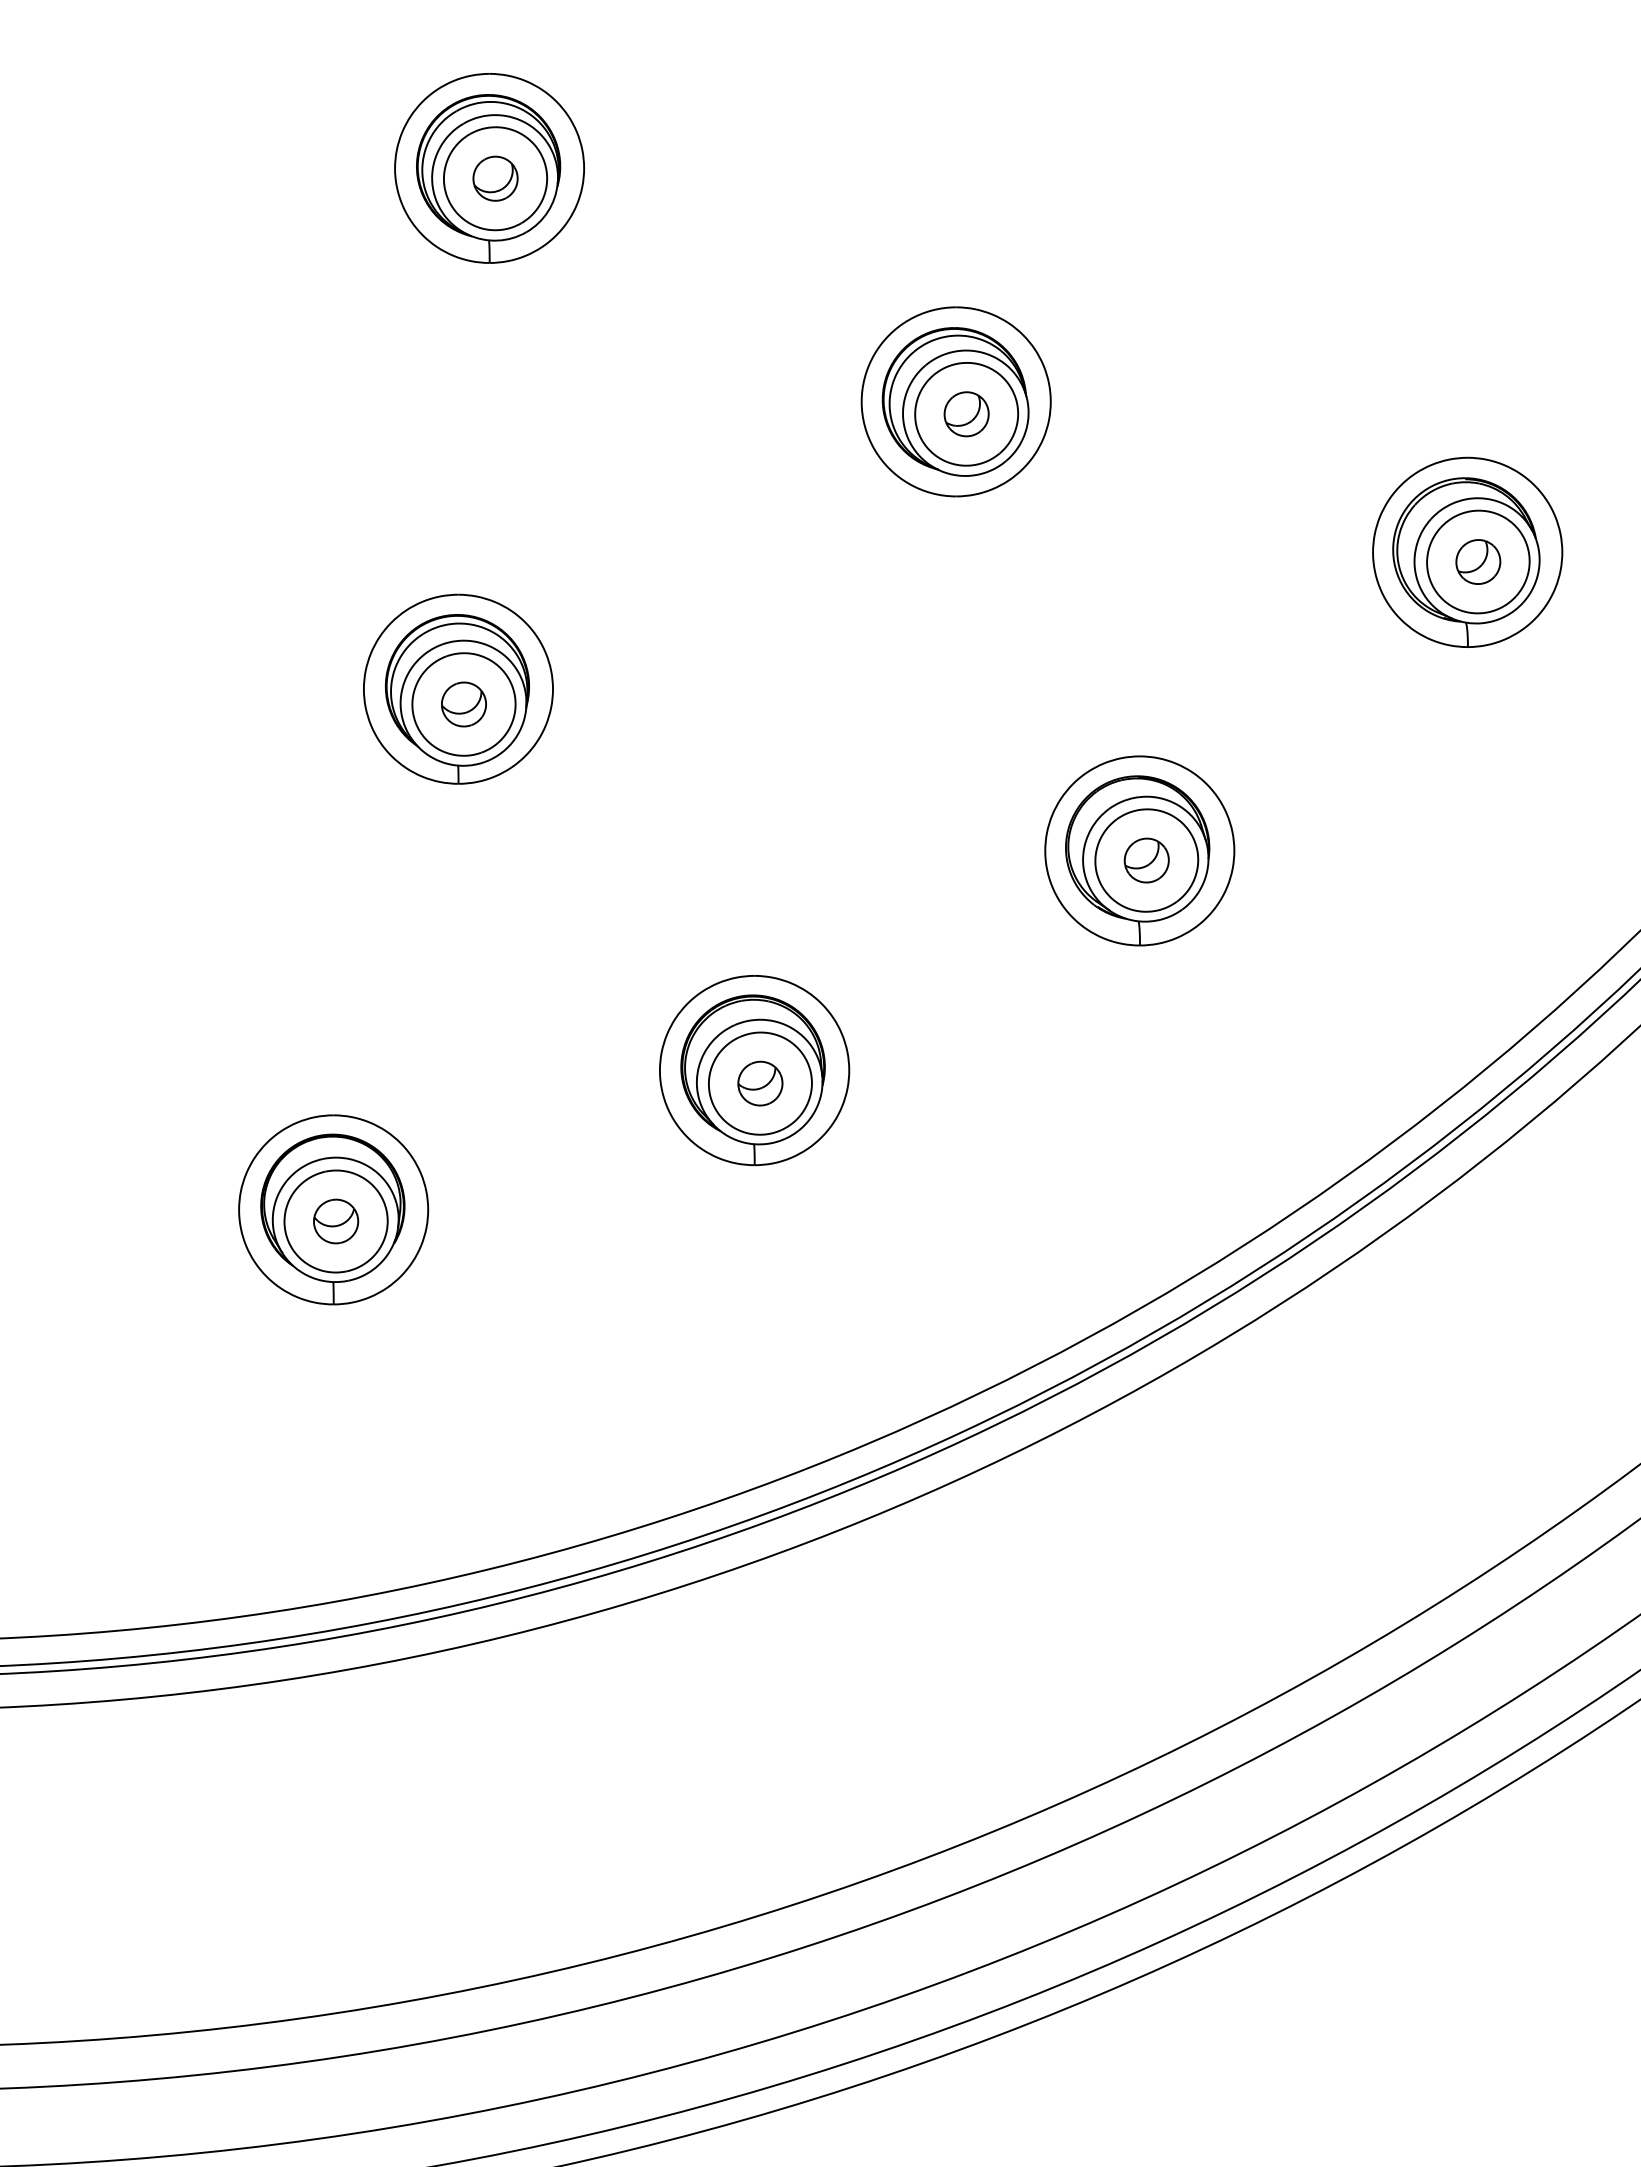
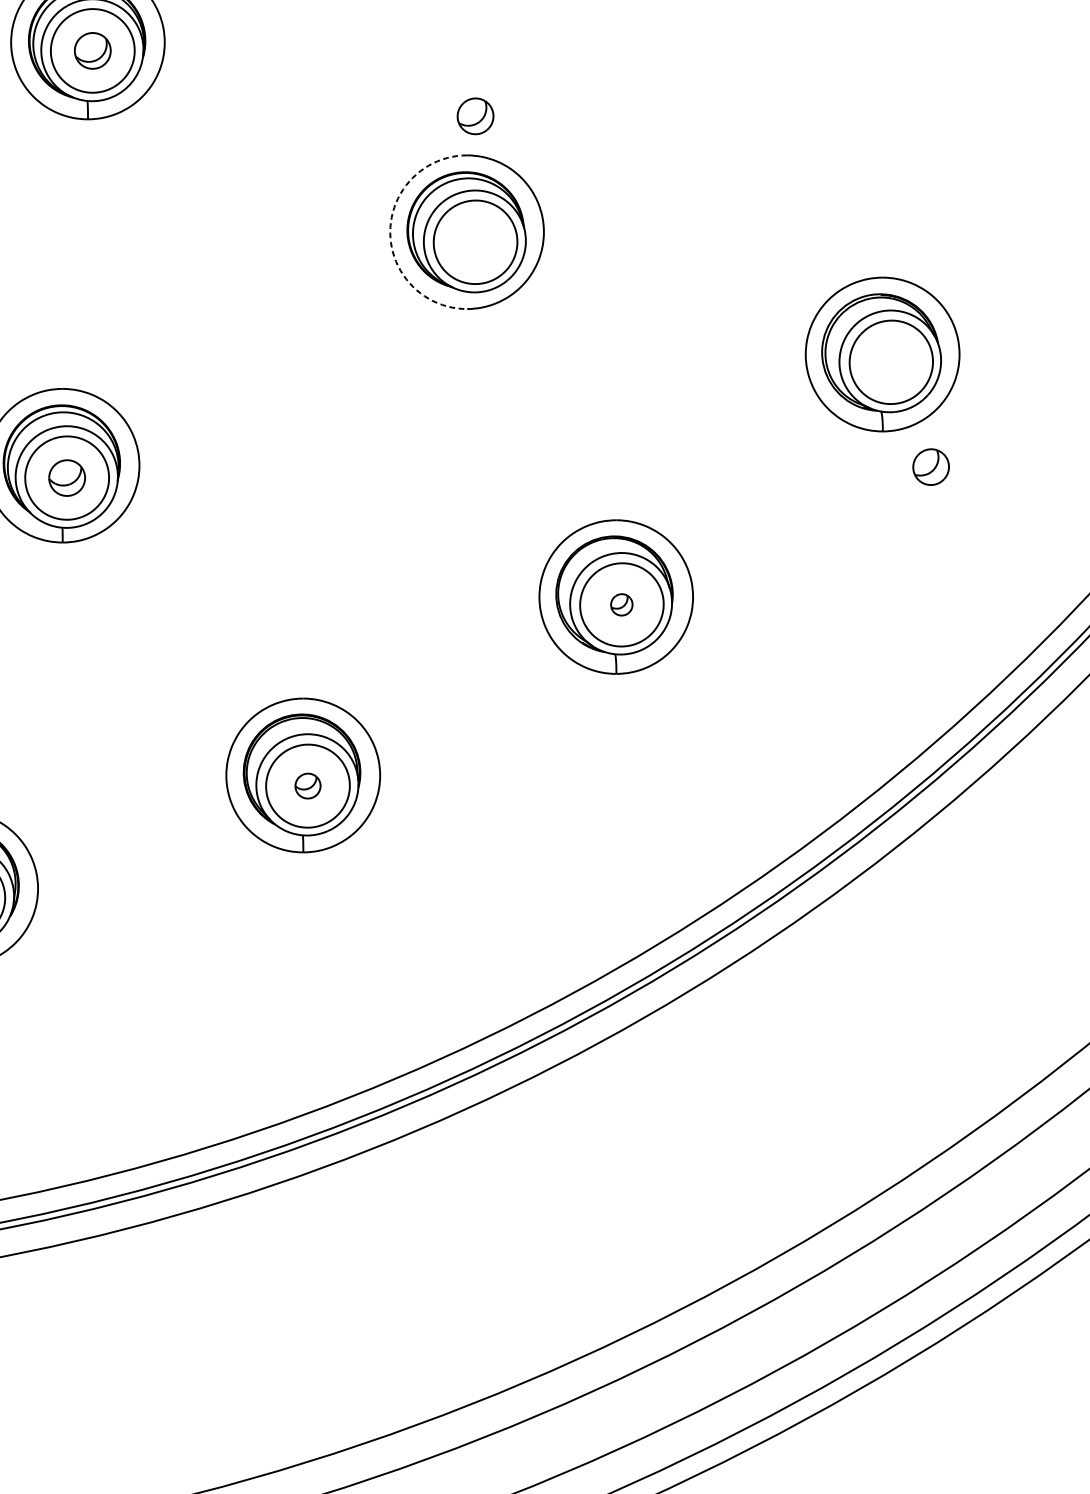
arc: (861, 401) -> (390, 231), solid -> dashed
part: (966, 414) -> (475, 116), moved
part: (1478, 561) -> (931, 466), moved
part: (1146, 860) -> (621, 604), size x0.6
part: (760, 1083) -> (308, 786), size x0.7

